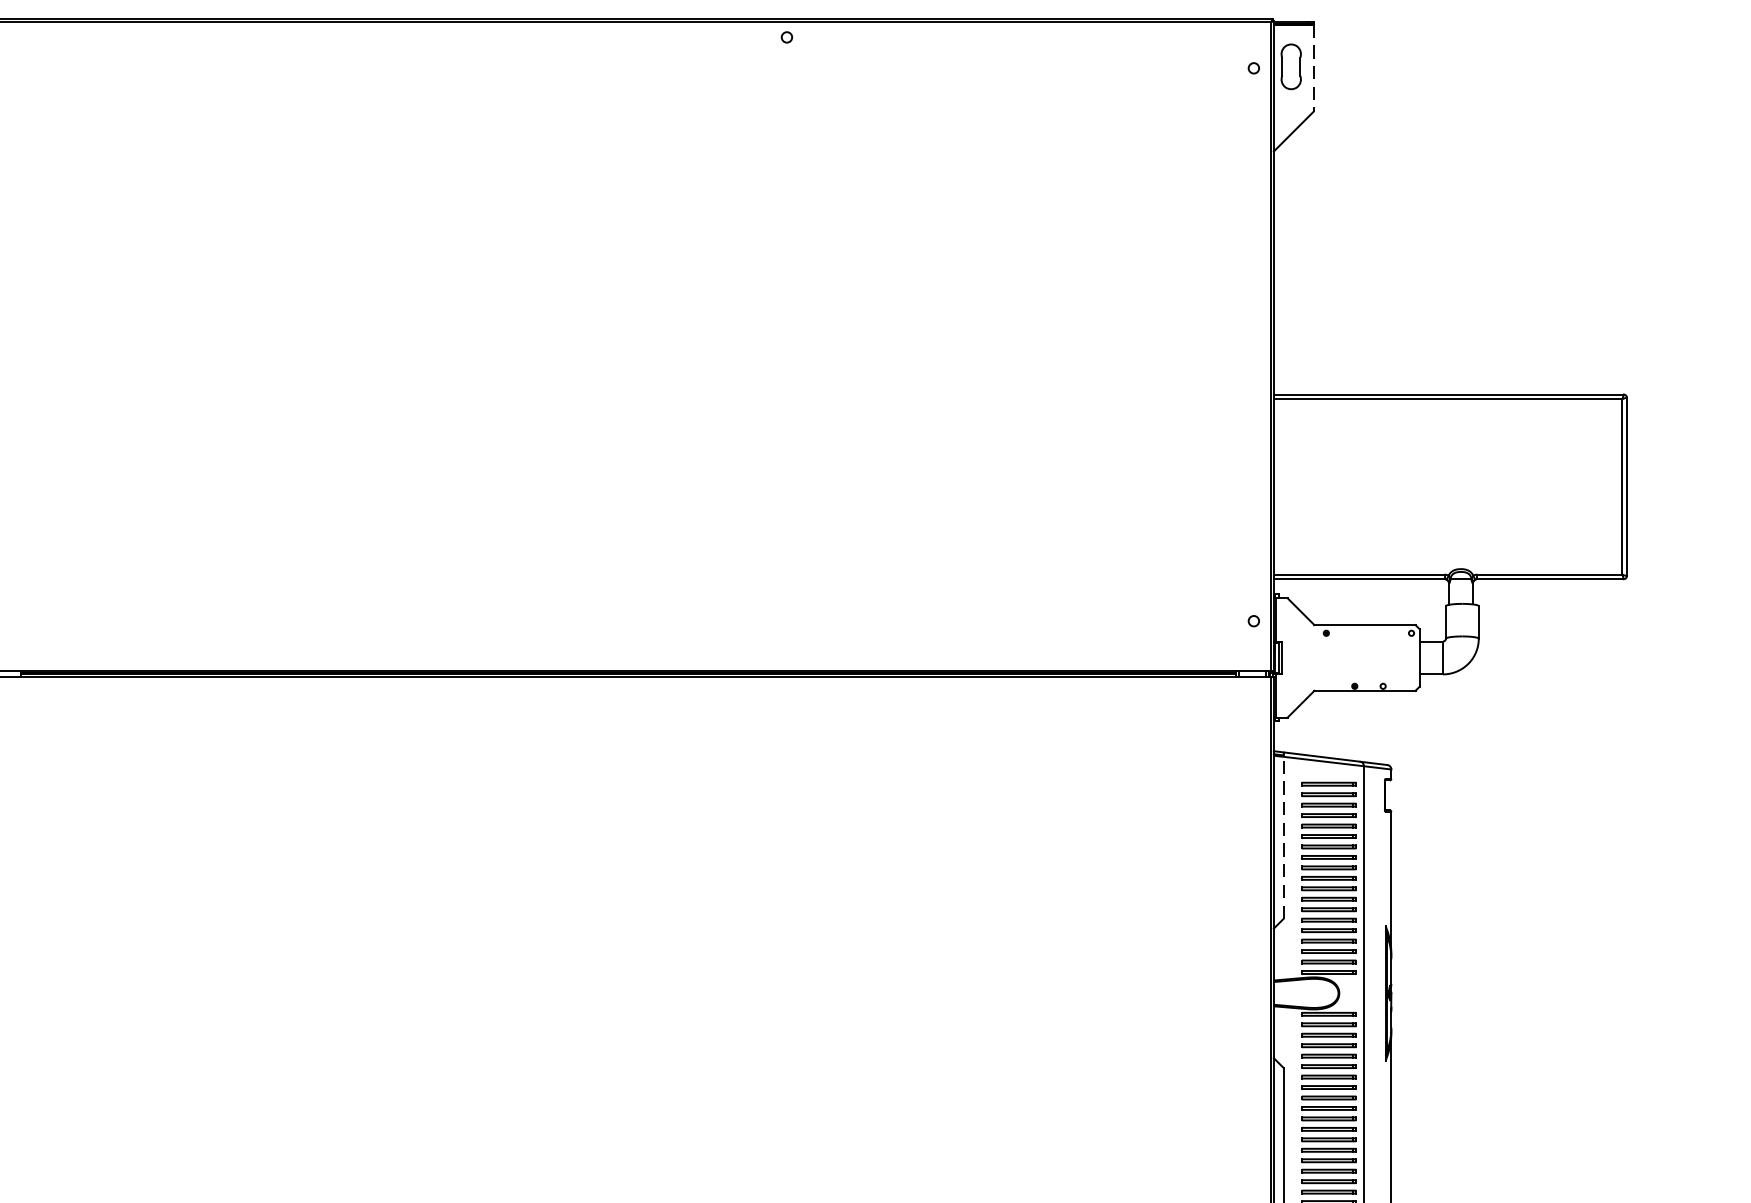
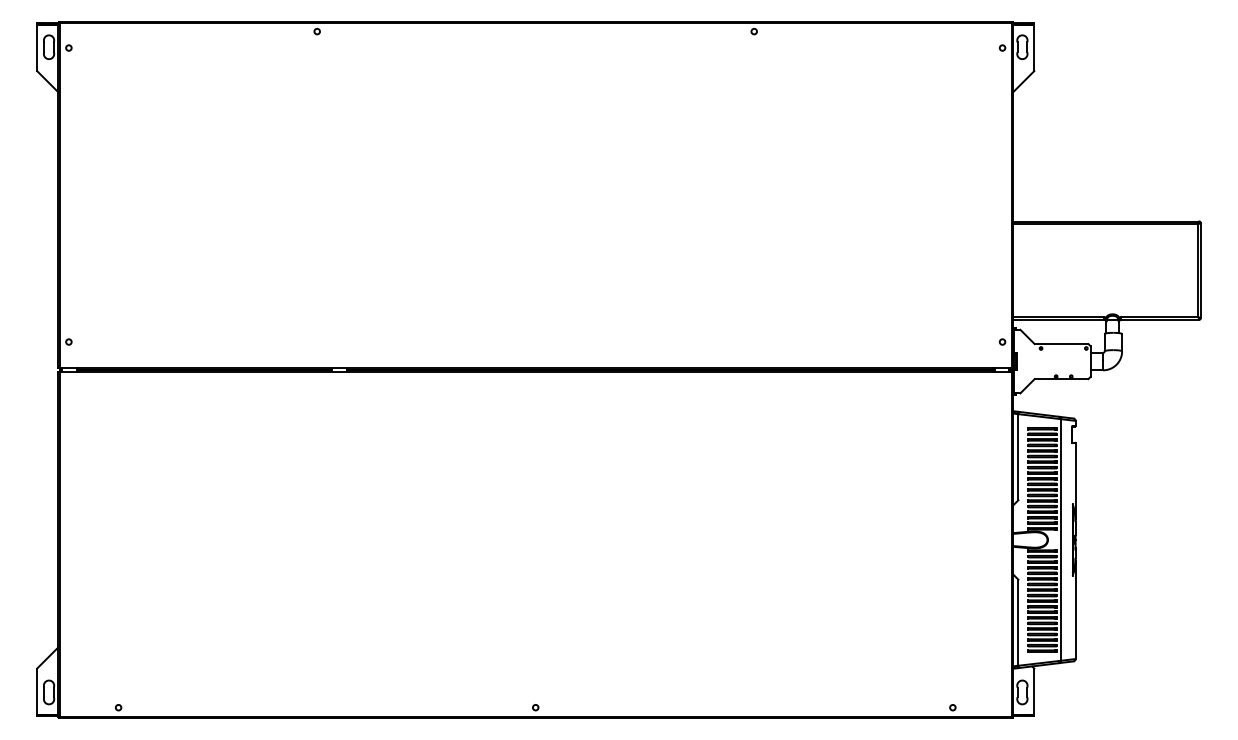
line: (1314, 69) -> (1034, 48), dashed -> solid
line: (1283, 836) -> (1018, 456), dashed -> solid

